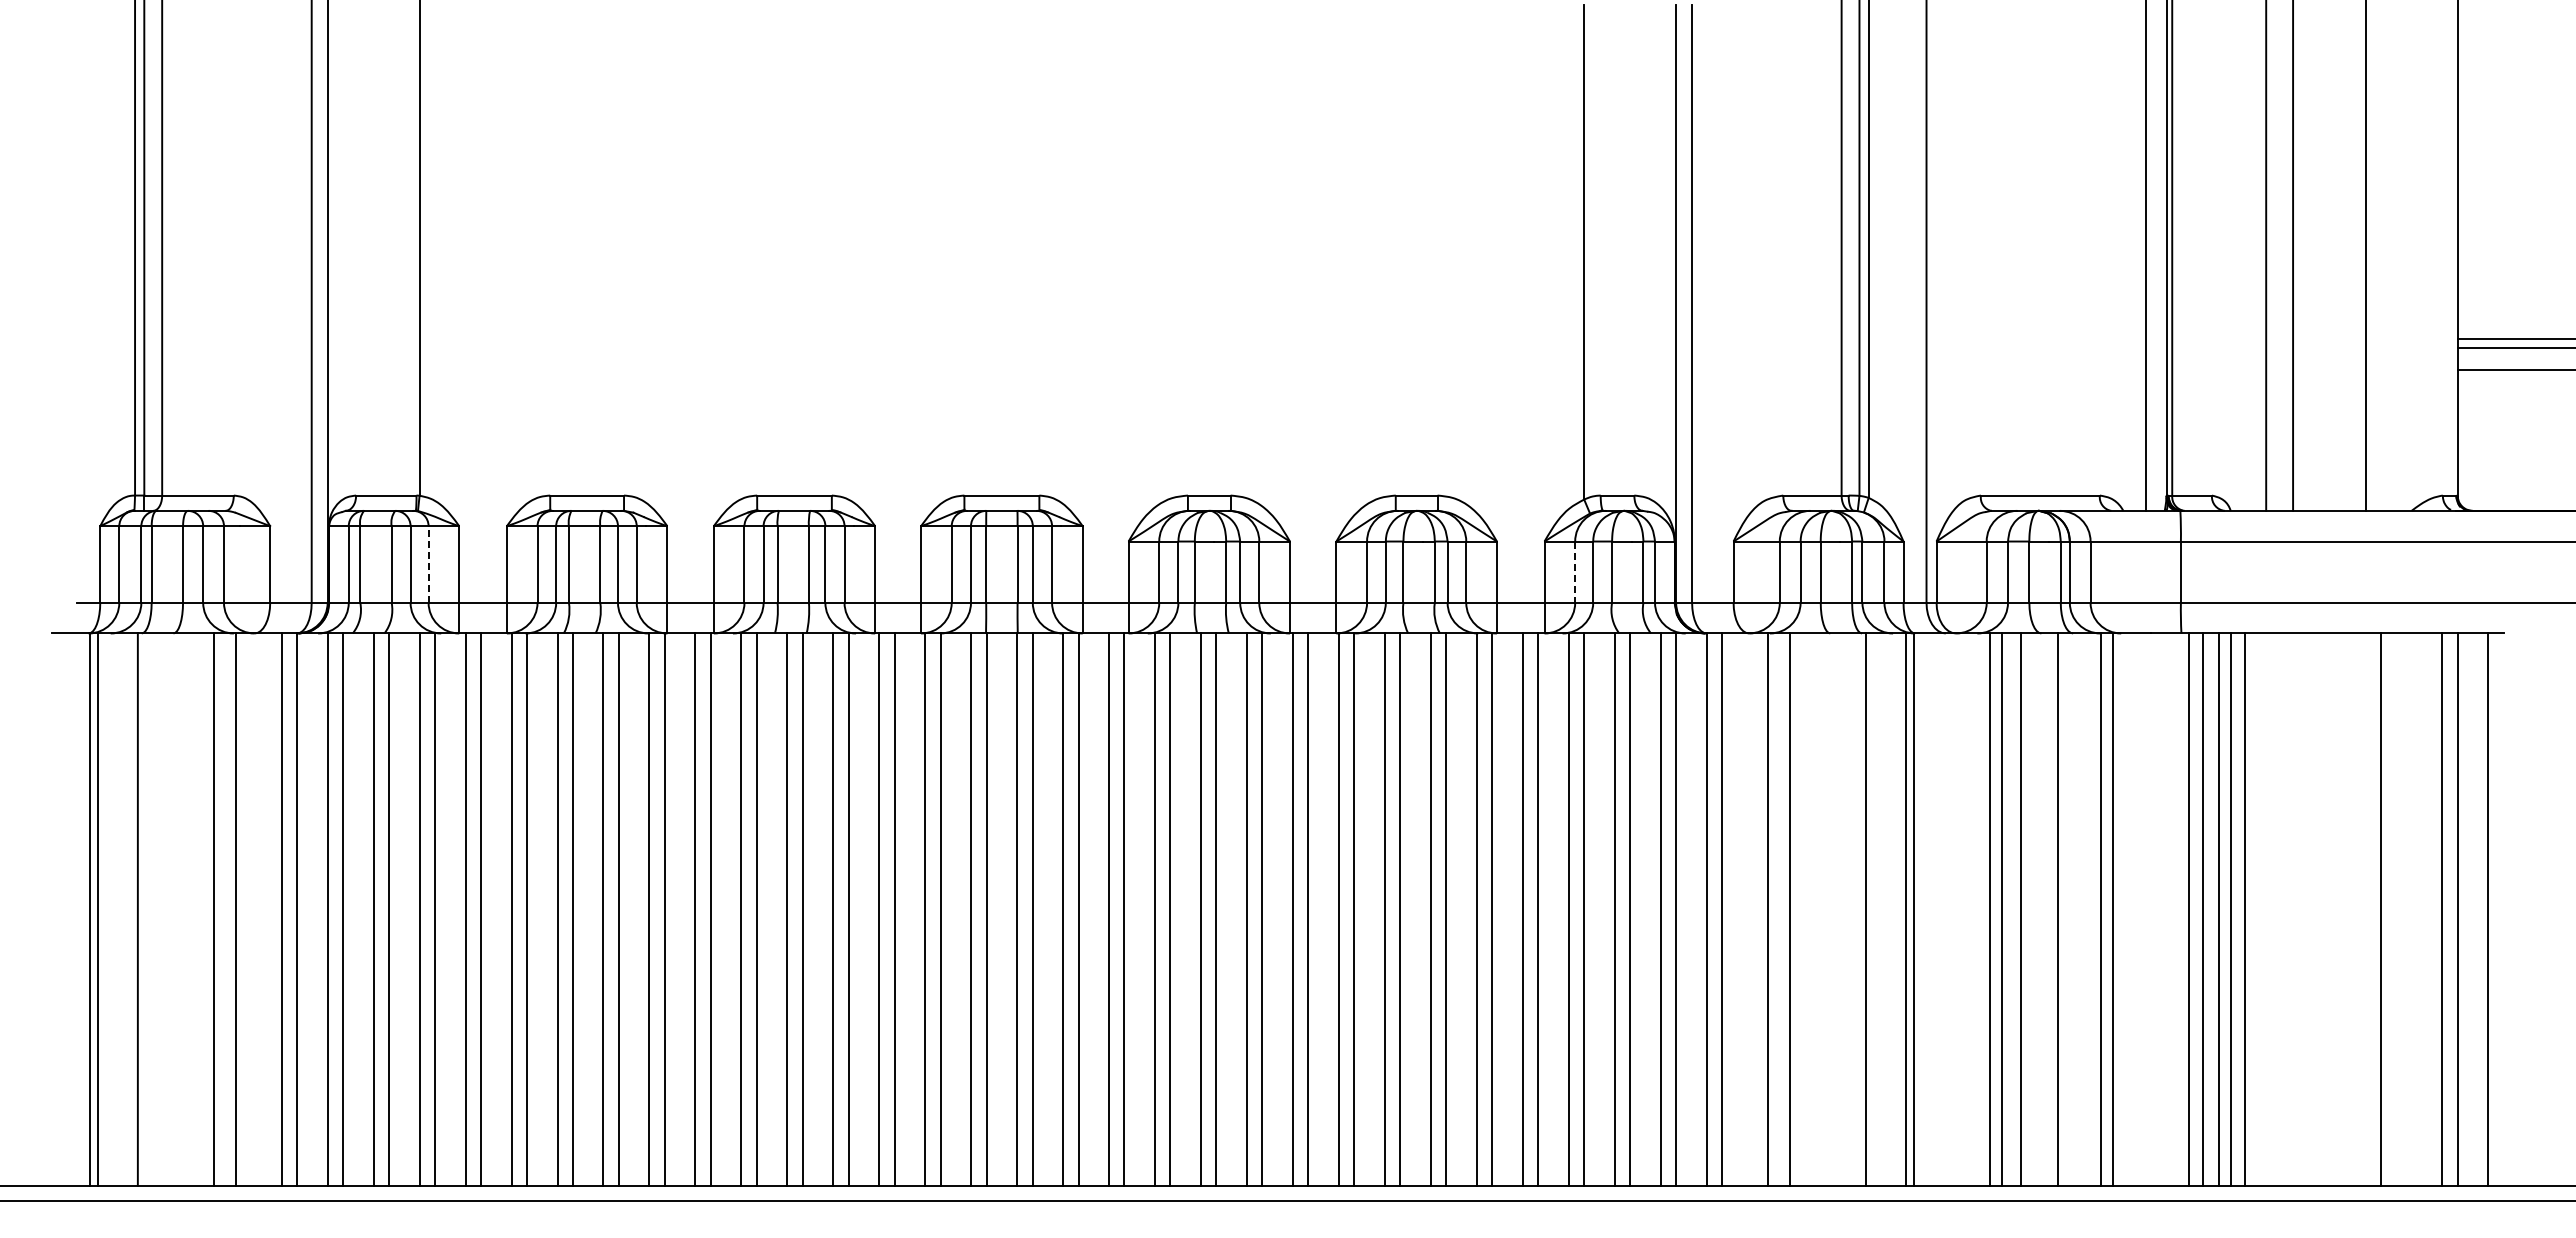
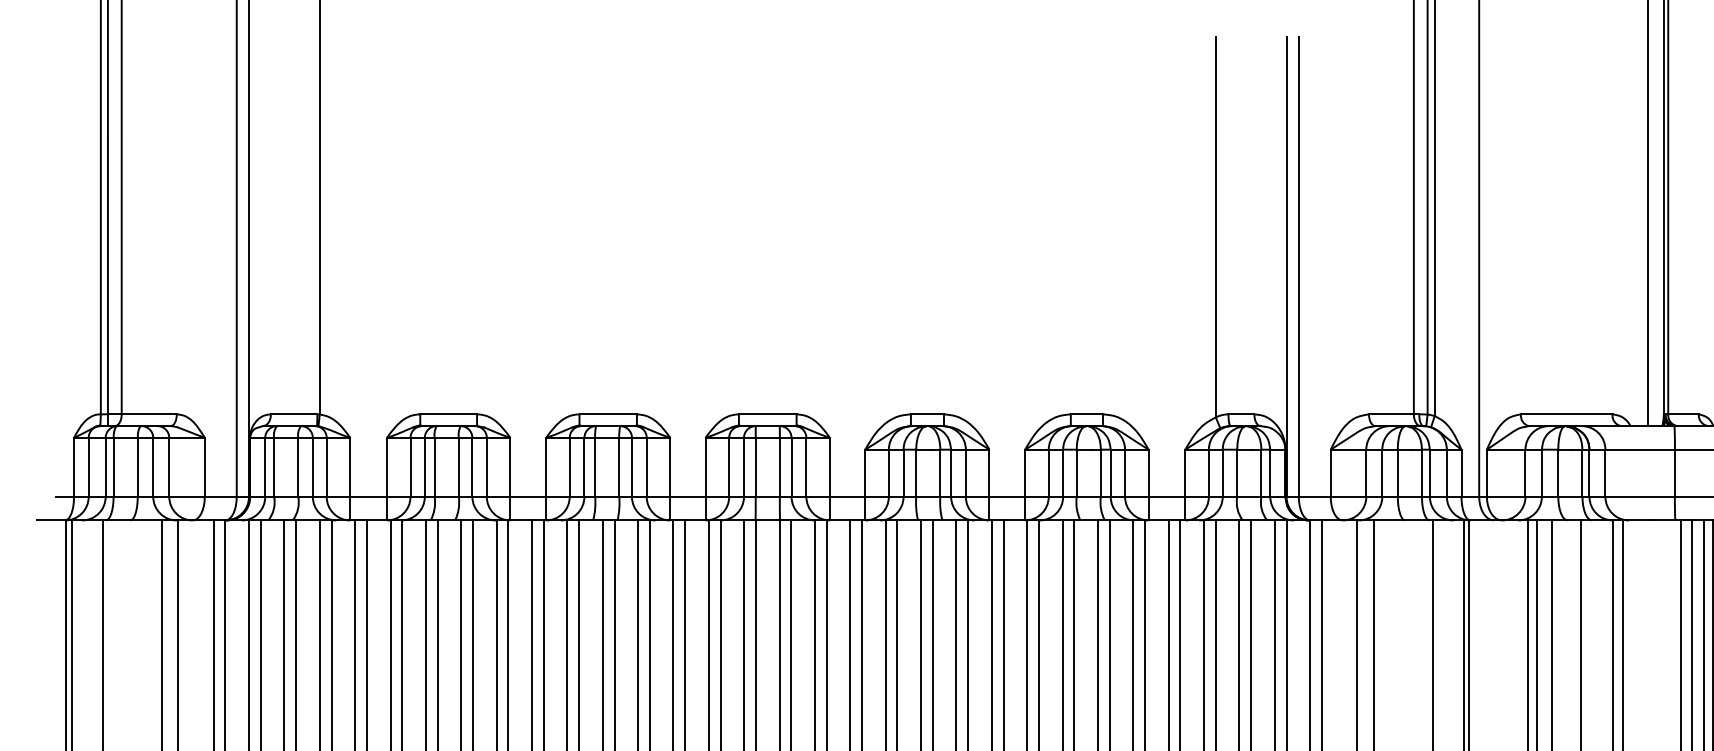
line: (428, 564) -> (326, 467), dashed -> solid
line: (1575, 572) -> (1209, 473), dashed -> solid

